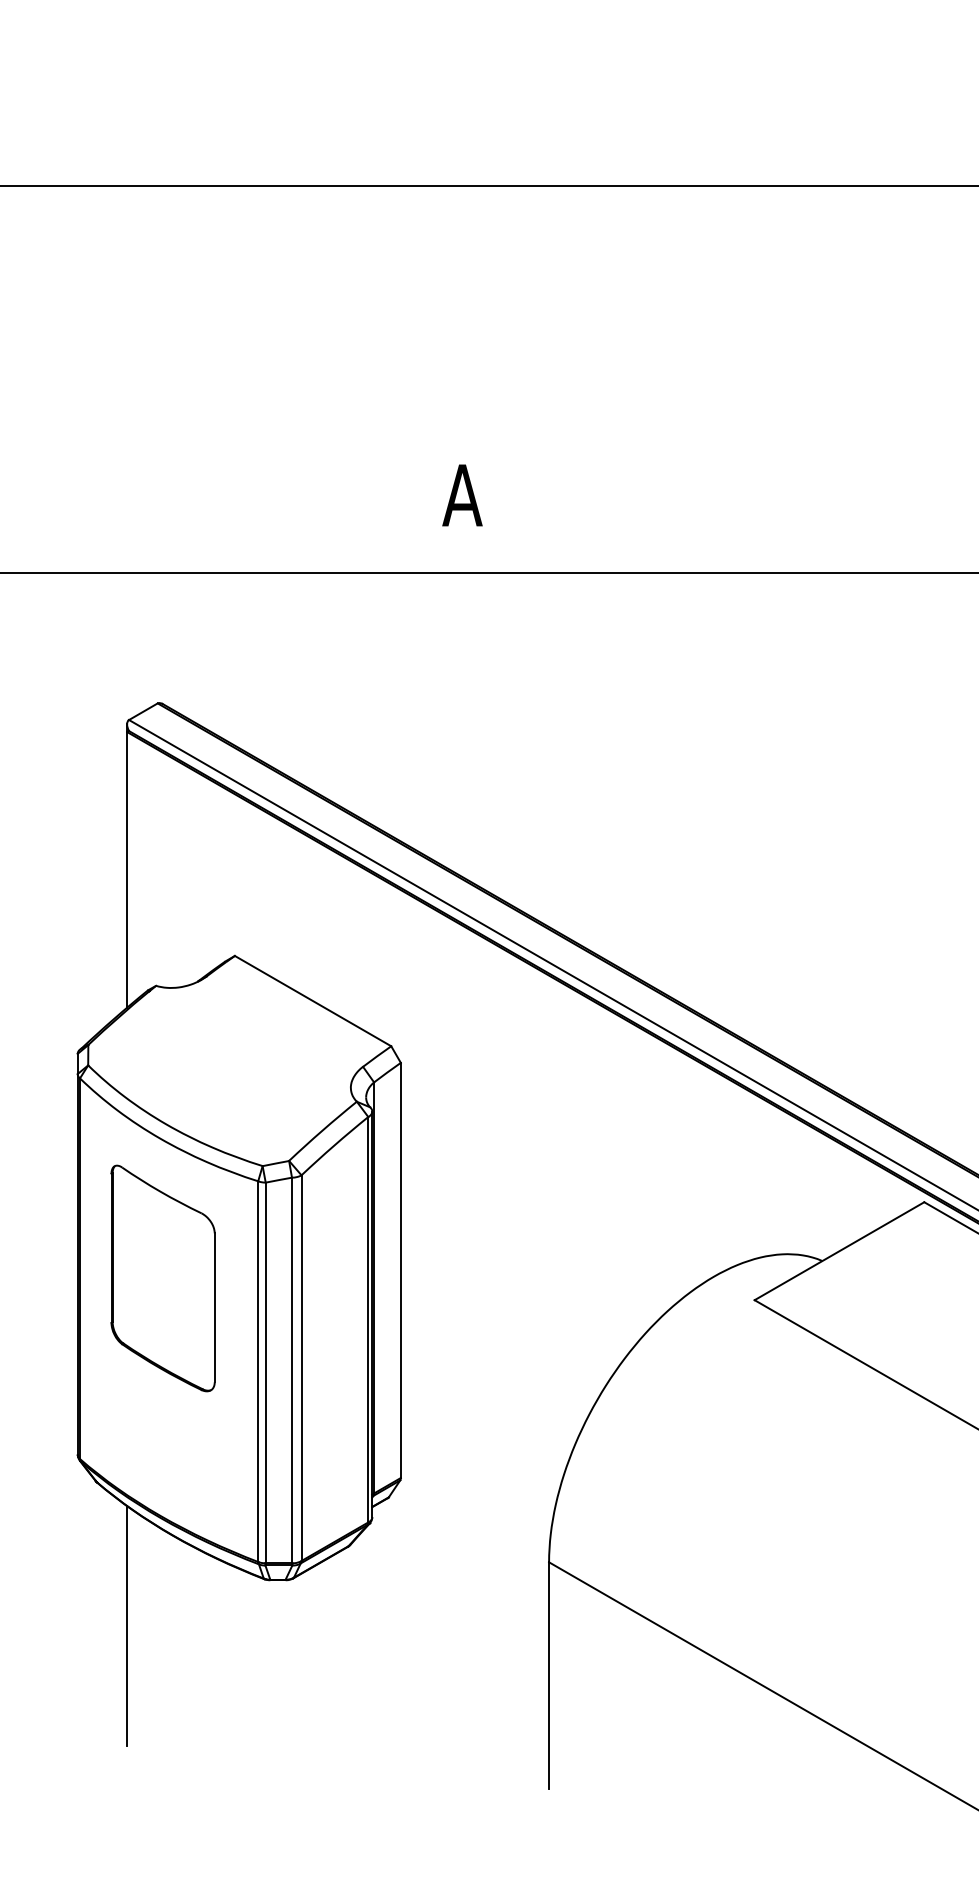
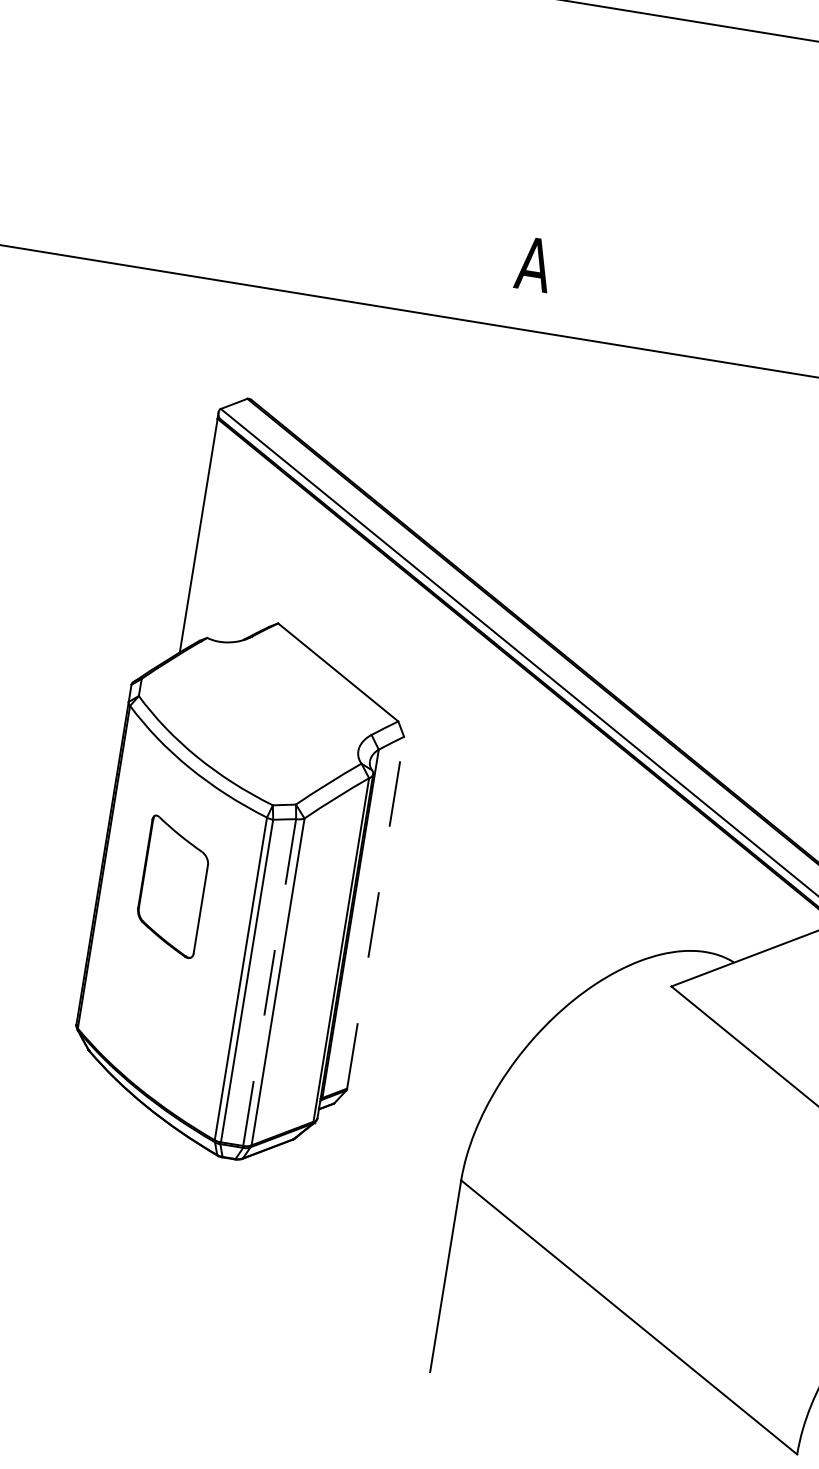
line: (400, 1270) -> (375, 912), solid -> dashed
part: (162, 1278) -> (172, 886), size x0.7
line: (291, 1371) -> (269, 983), solid -> dashed
line: (127, 1625) -> (95, 1176), removed

